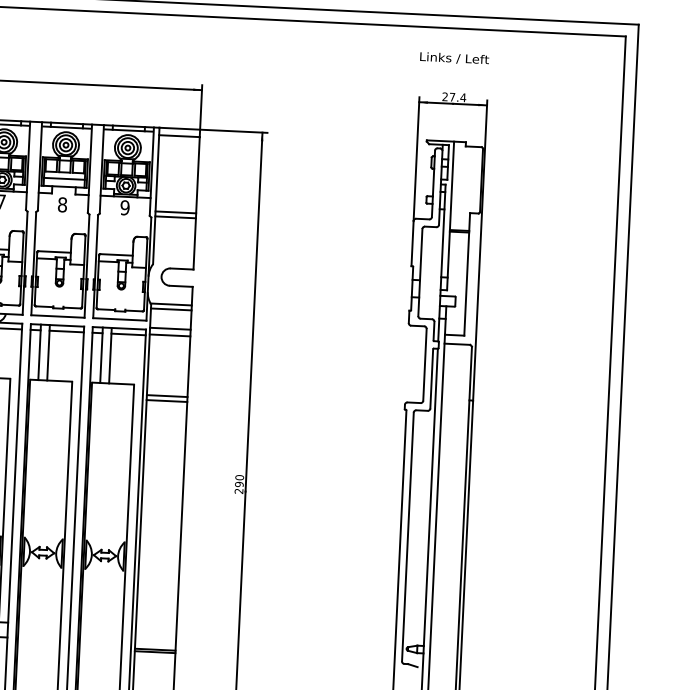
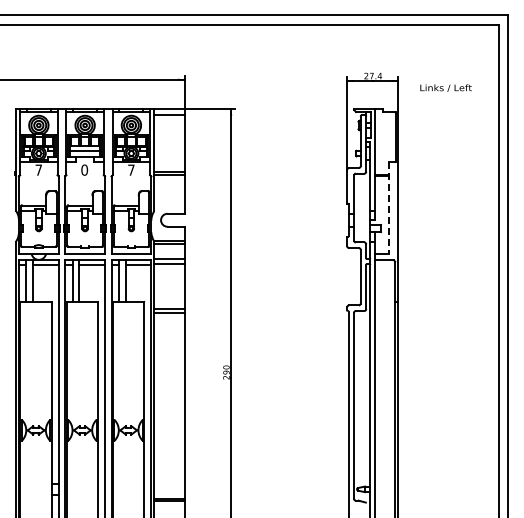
text: (453, 57) -> (445, 87), moved
text: (62, 204) -> (84, 169), 8 -> 0
text: (125, 206) -> (131, 169), 9 -> 7
line: (467, 274) -> (389, 207), solid -> dashed

